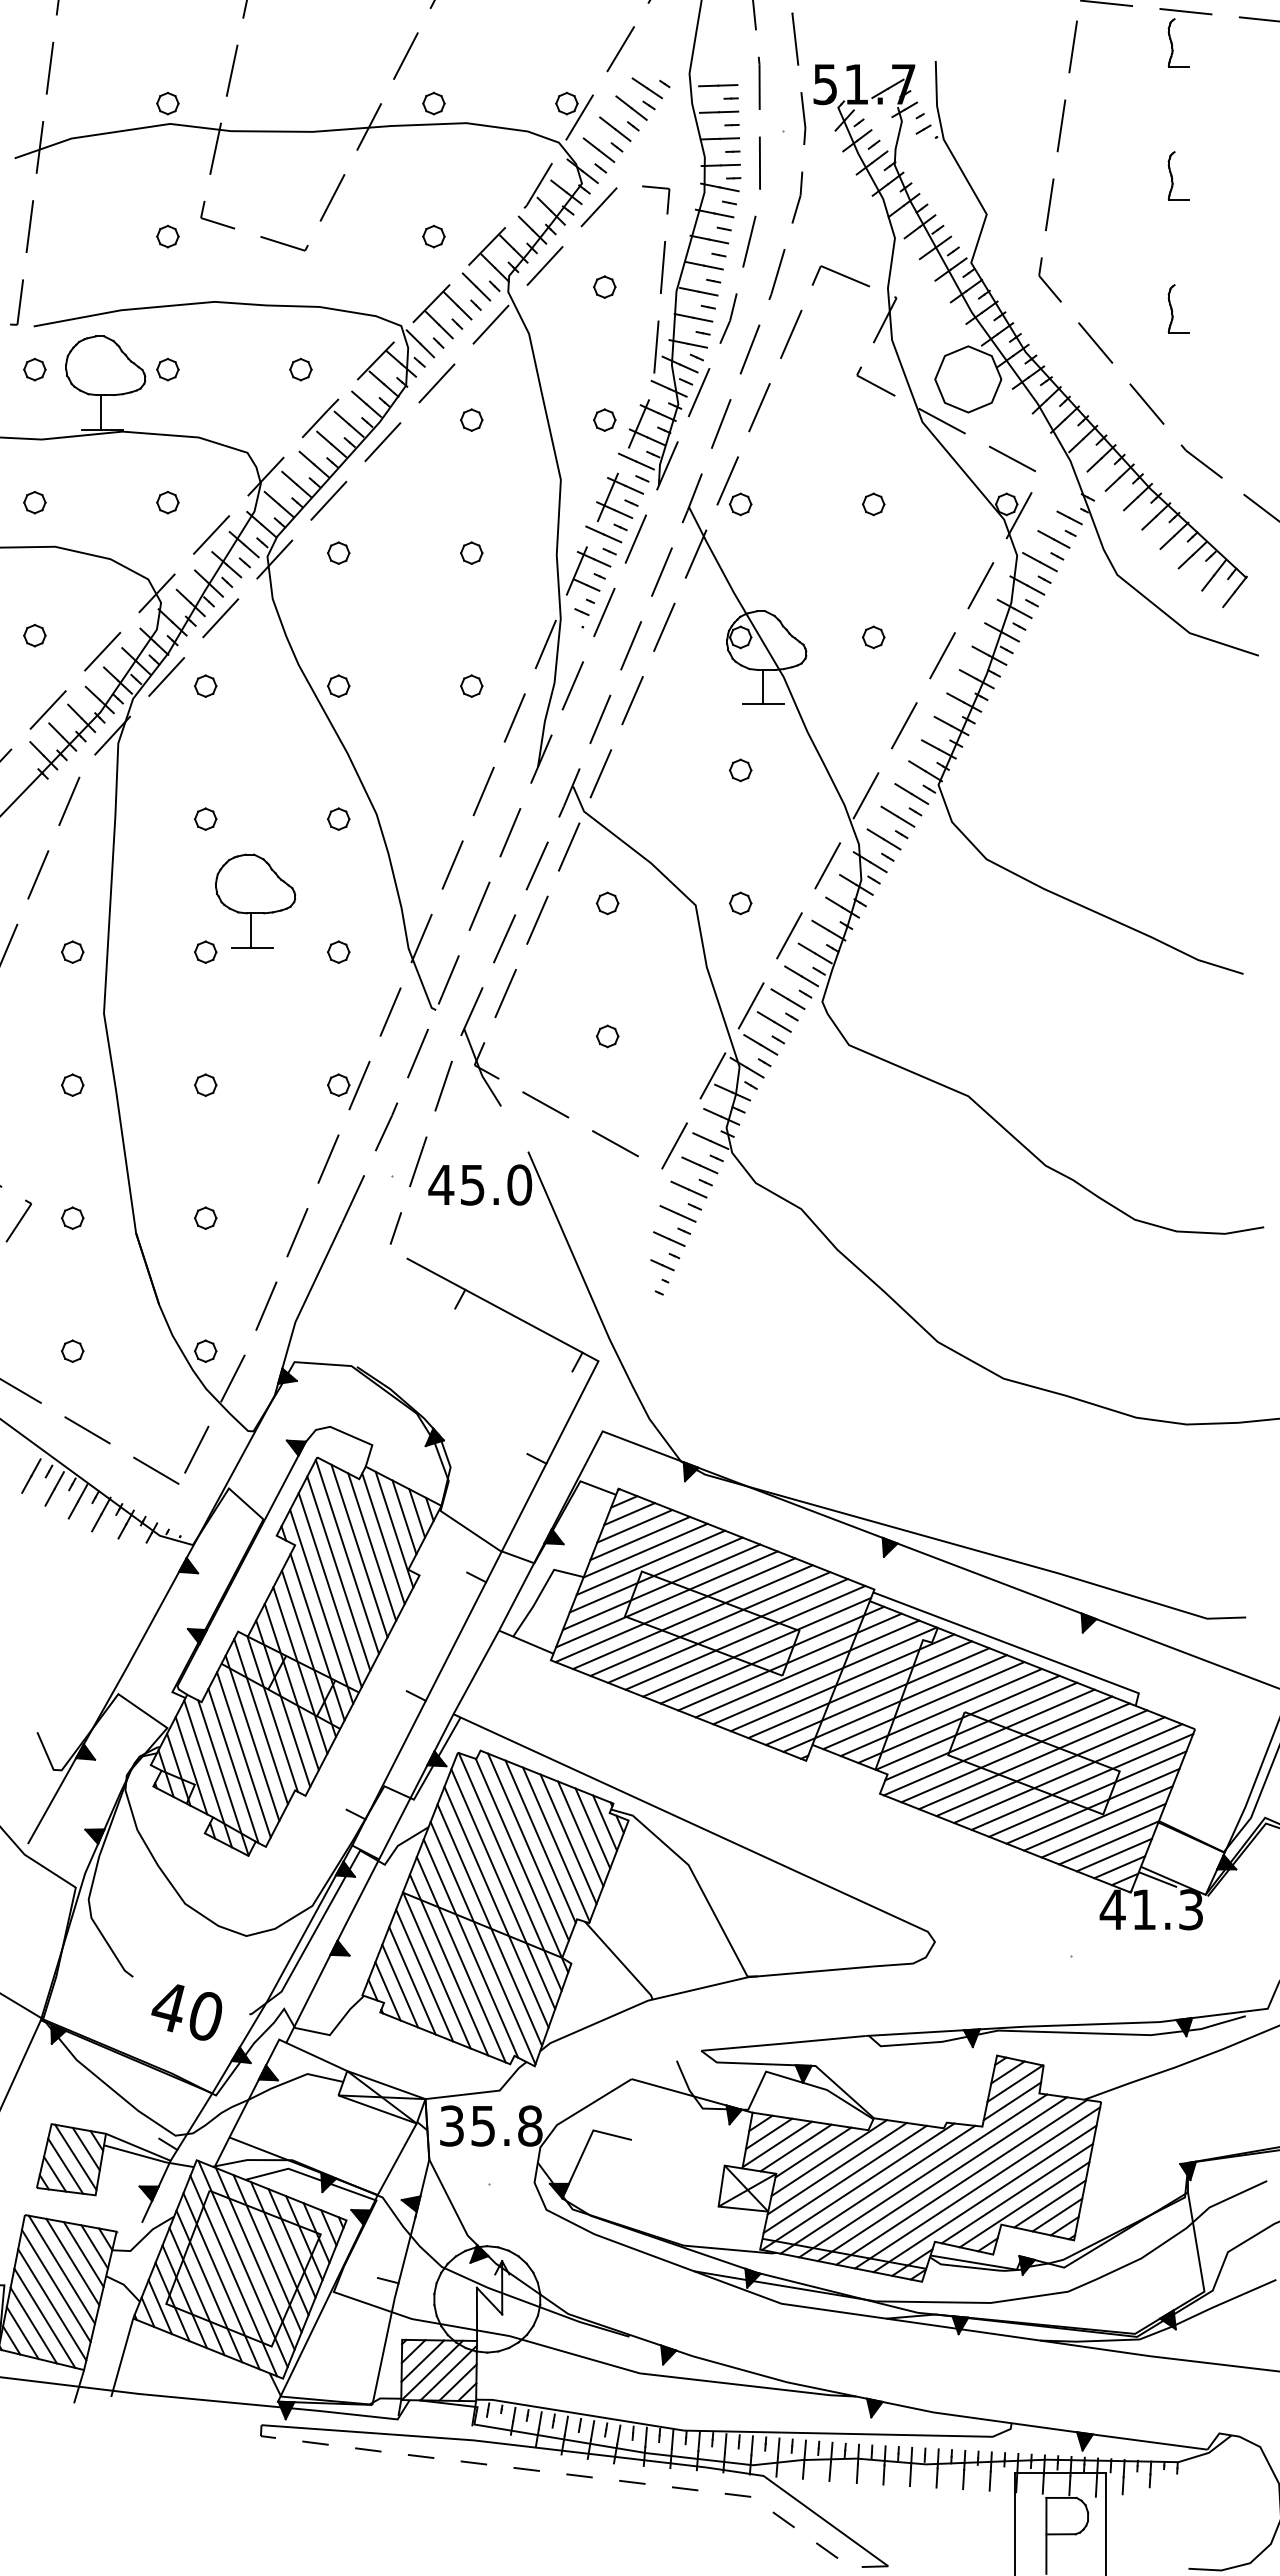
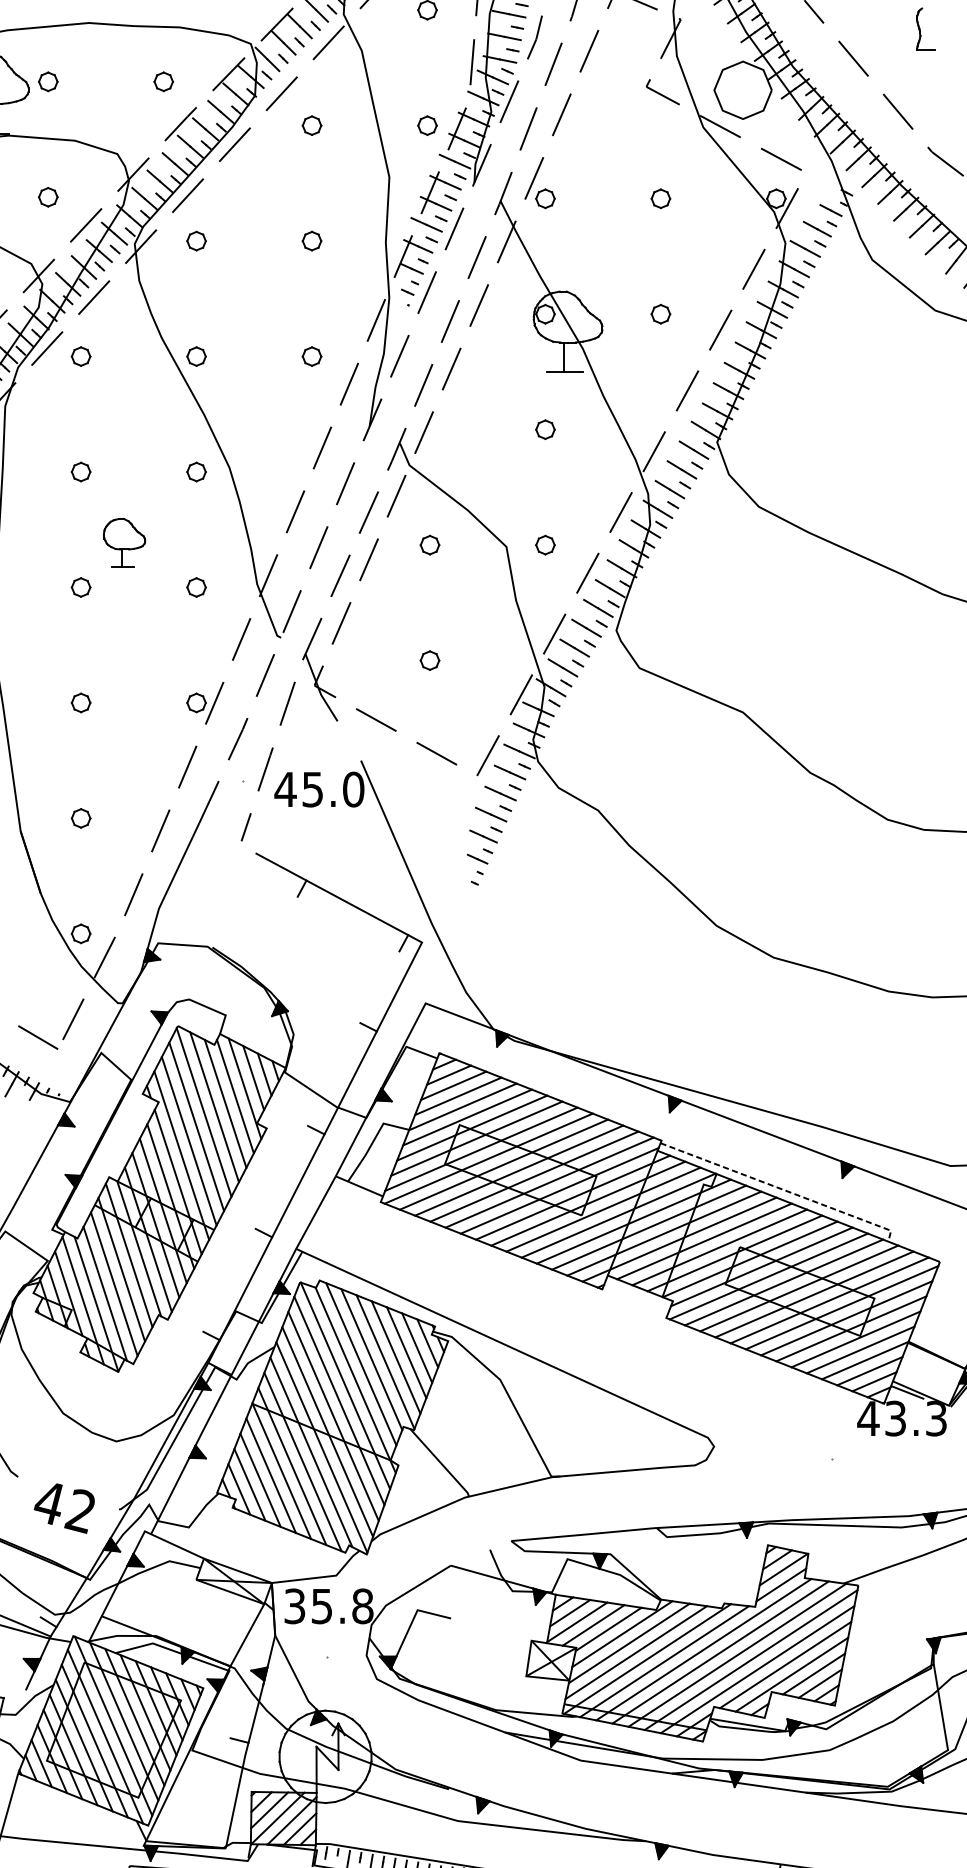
part: (255, 900) -> (124, 542), size x0.6
line: (1013, 1645) -> (782, 1189), solid -> dashed
text: (1143, 1909) -> (895, 1418), 41.3 -> 43.3
text: (204, 2016) -> (80, 1511), 40 -> 42

